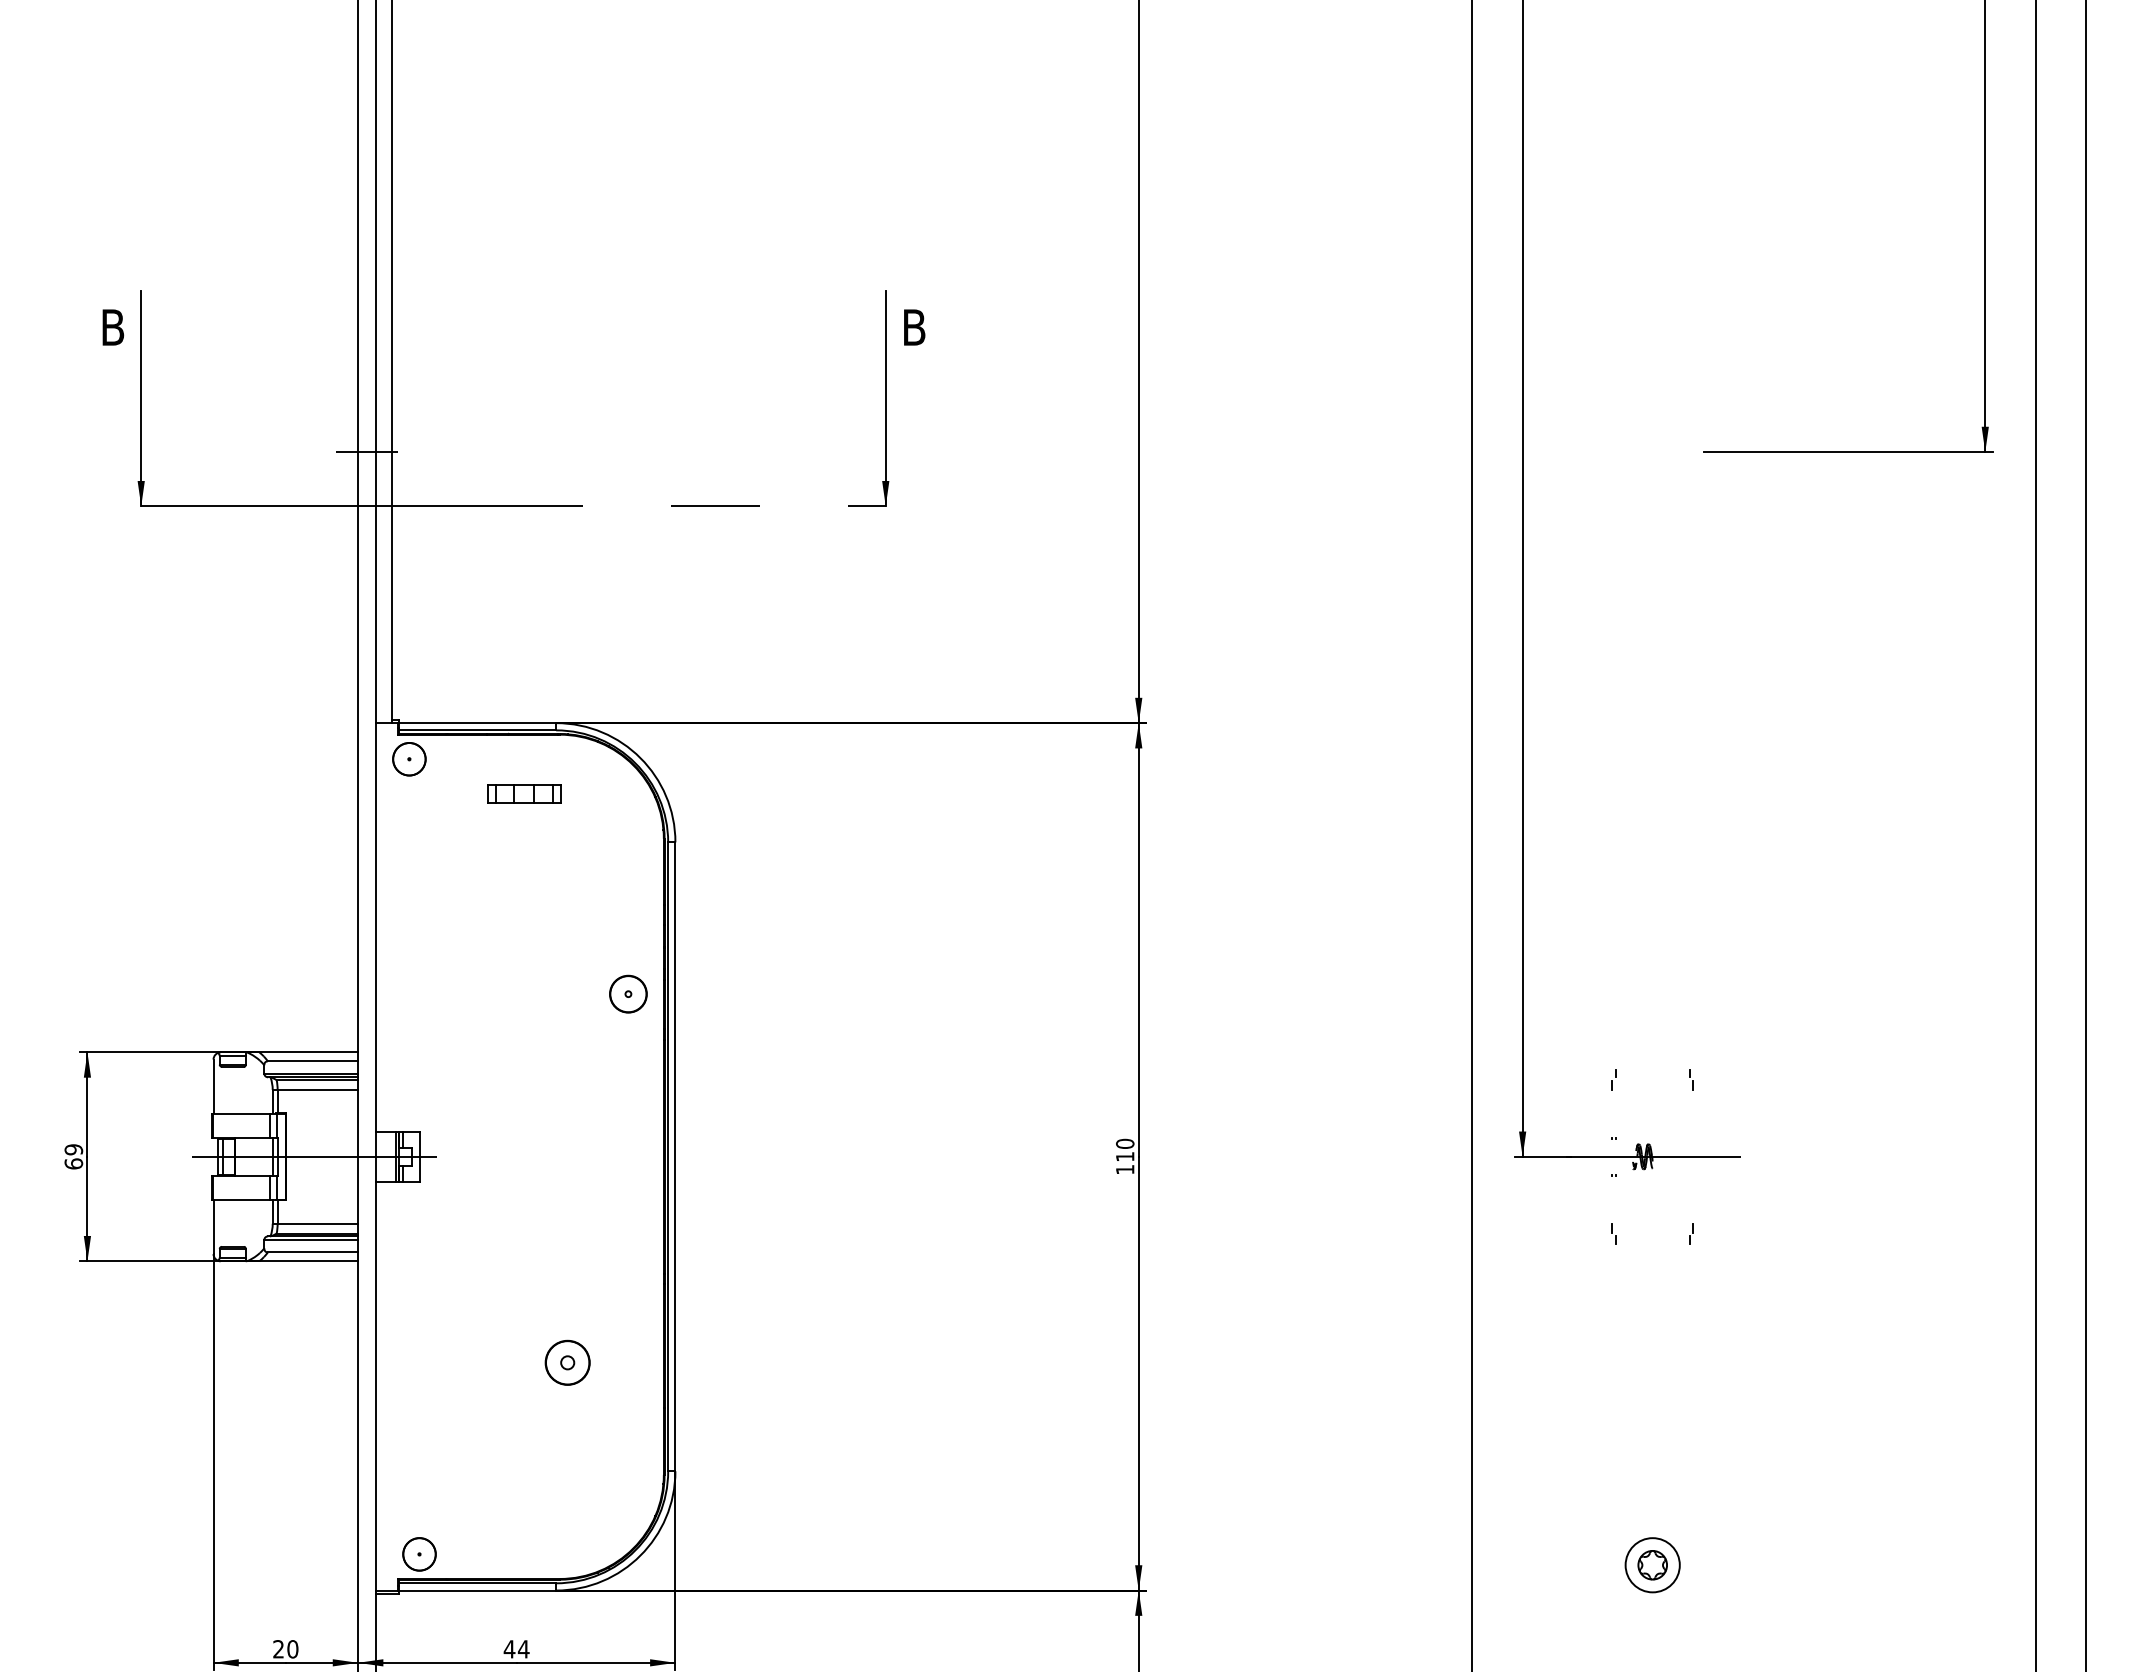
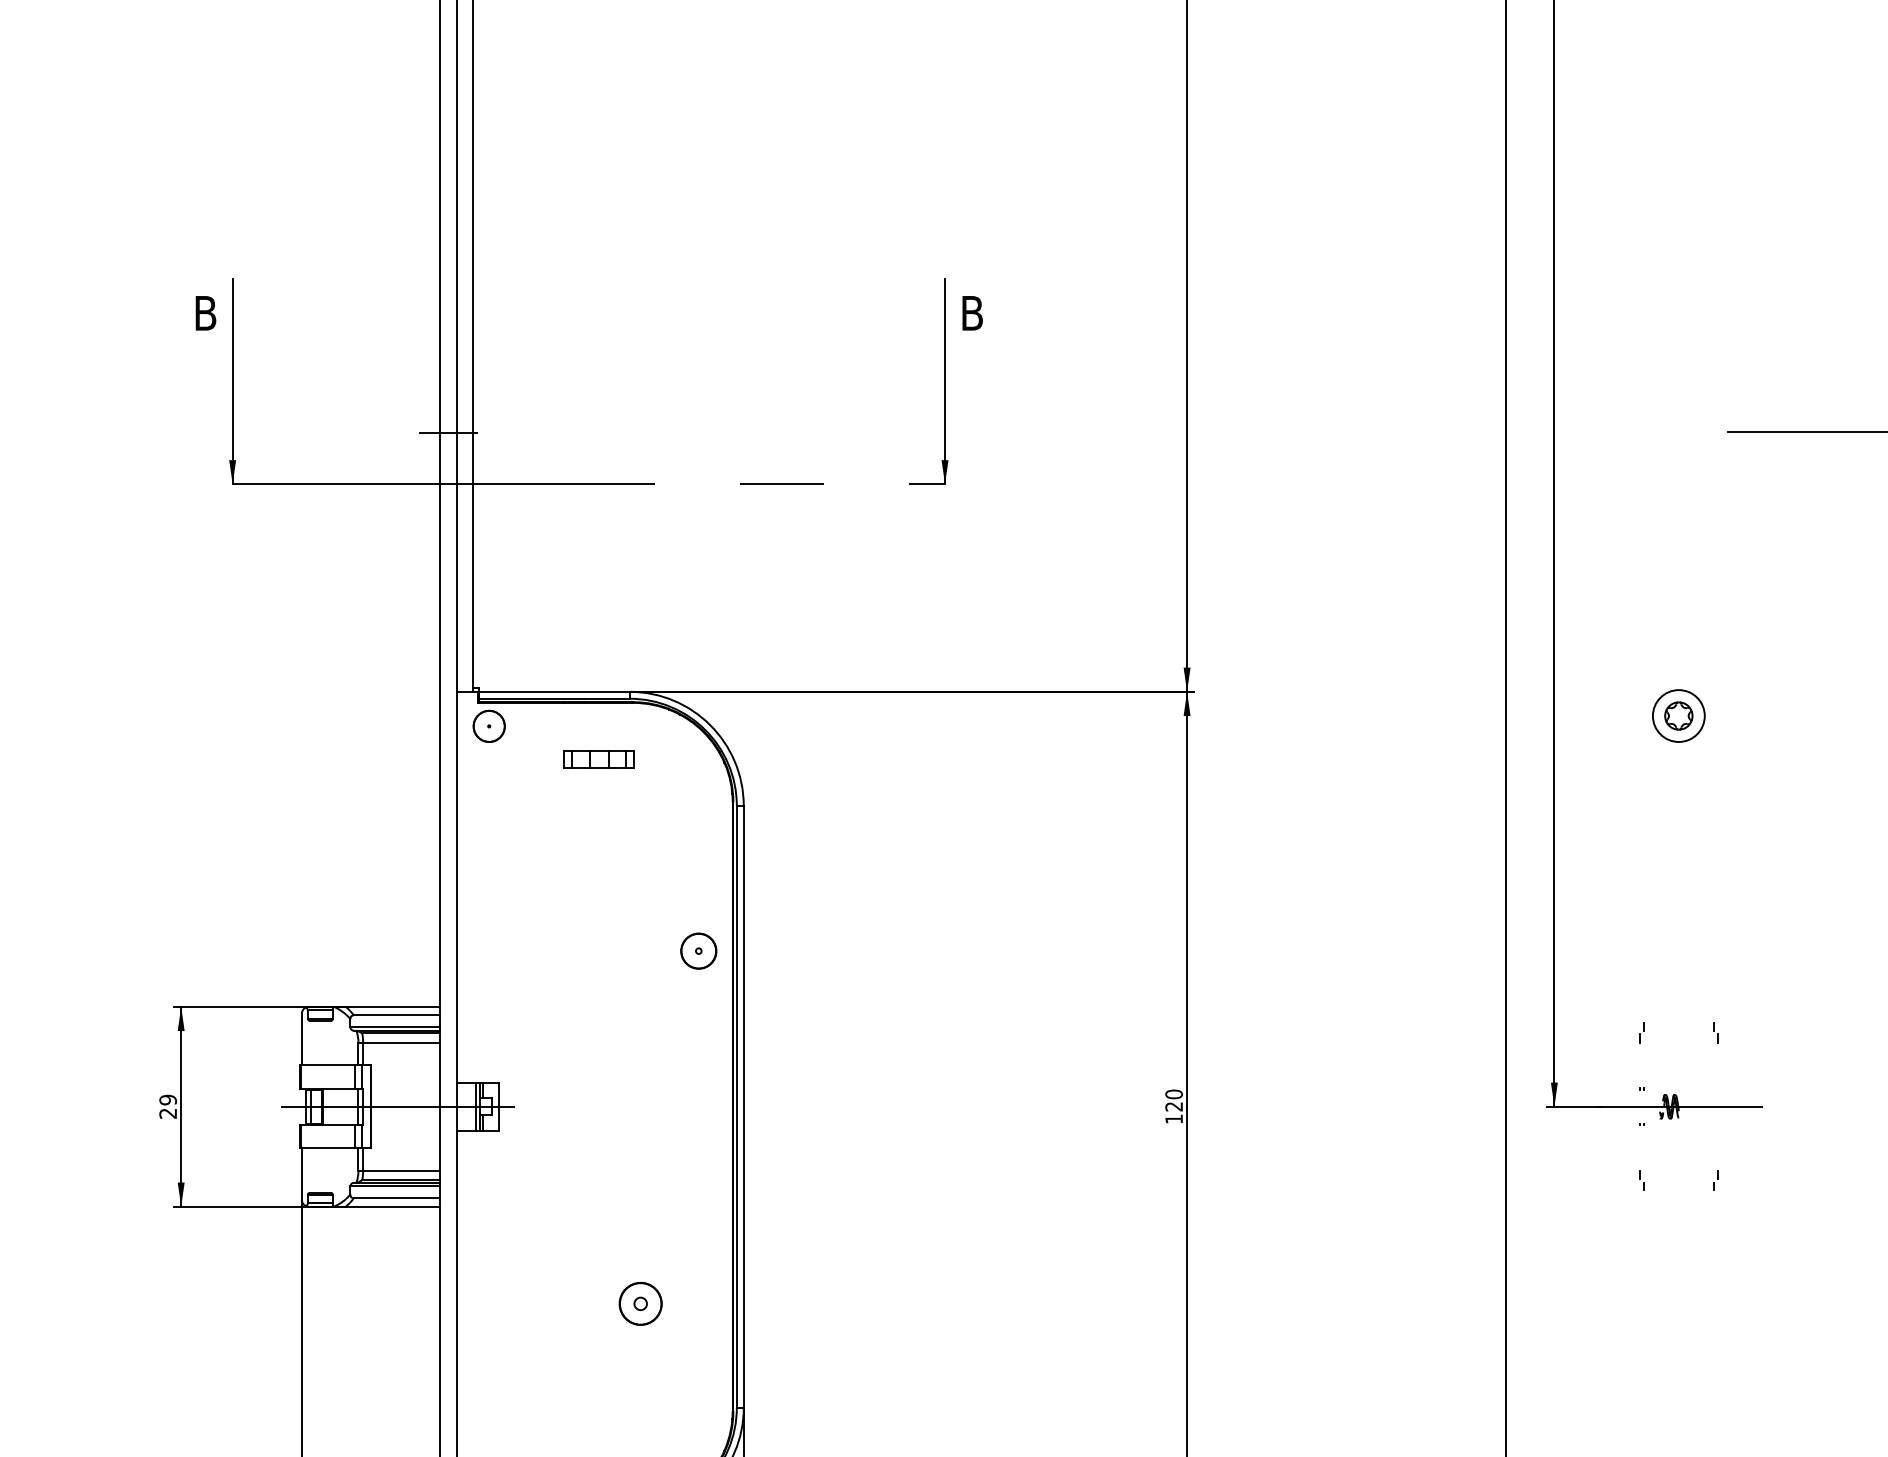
part: (1652, 748) -> (1678, 716), added
text: (1124, 1156) -> (1173, 1106), 110 -> 120
text: (73, 1163) -> (167, 1113), 69 -> 29

